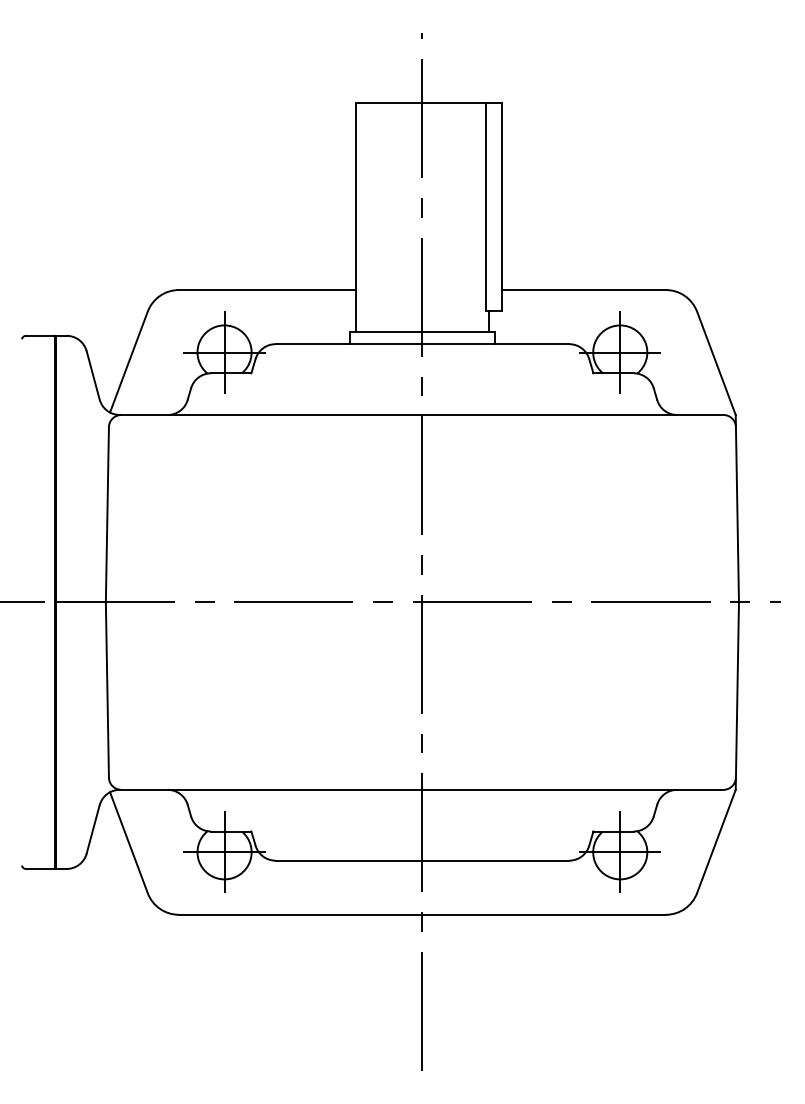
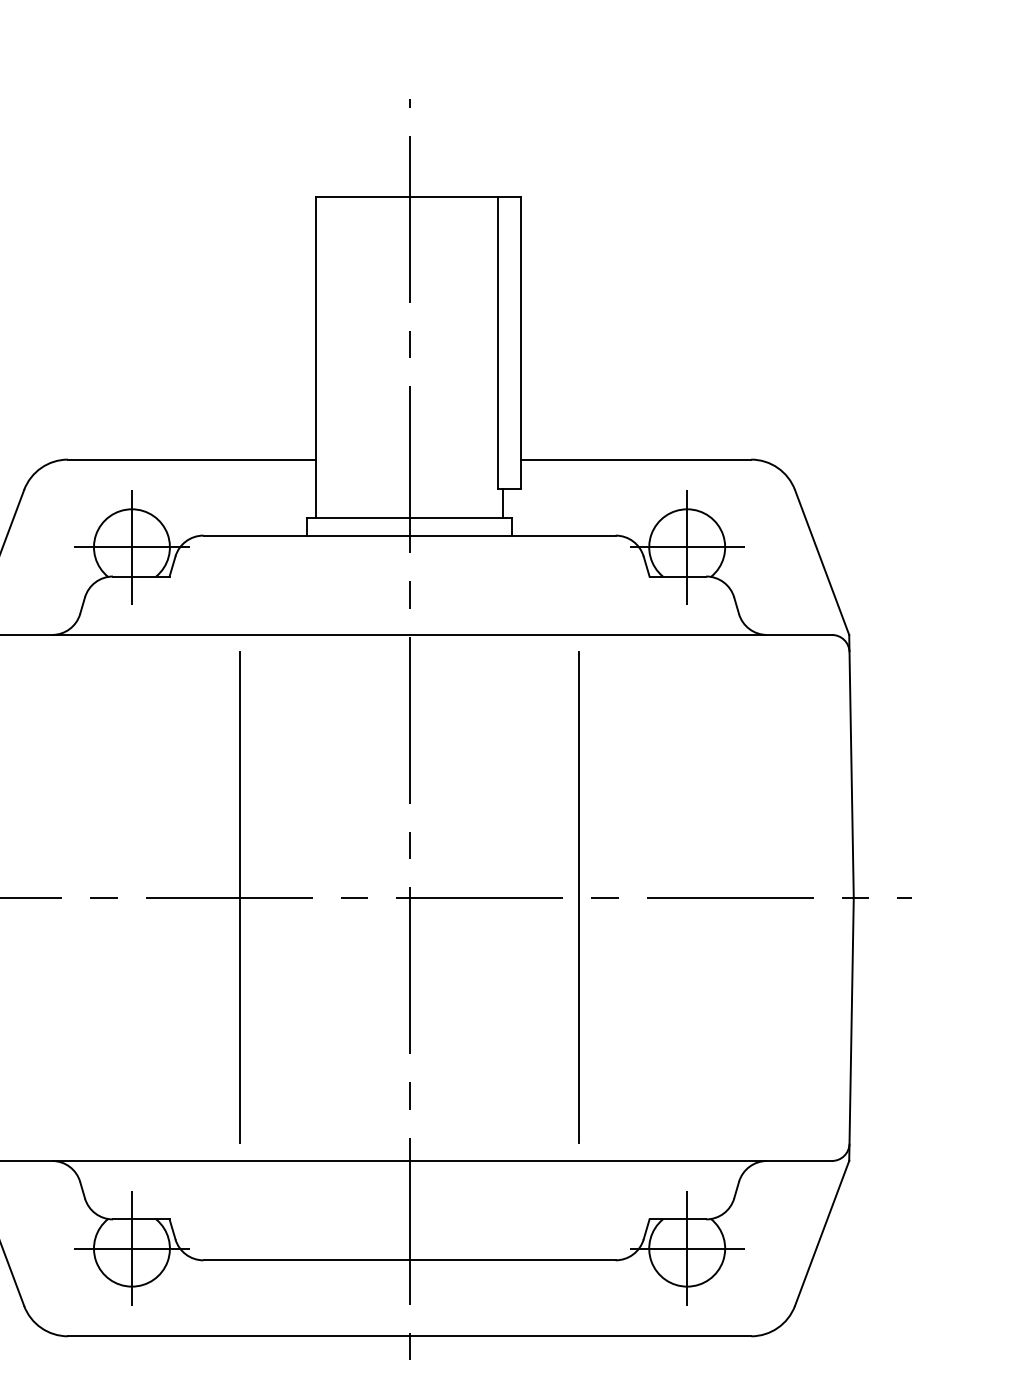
line: (301, 602) -> (239, 898), added
line: (543, 602) -> (579, 898), added

